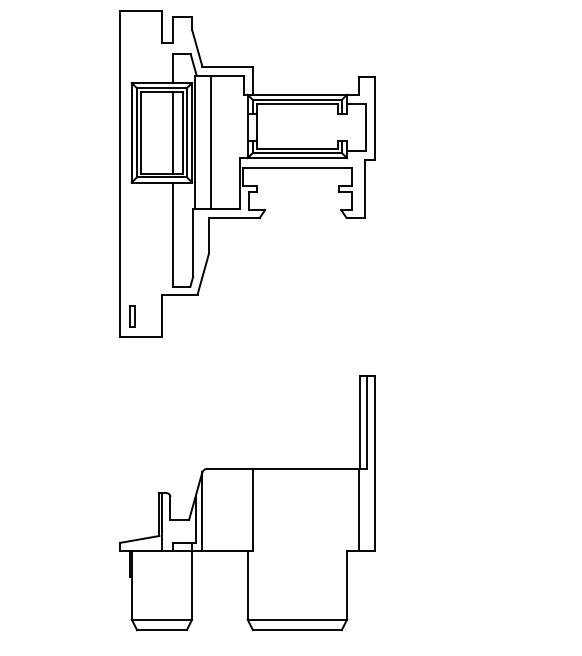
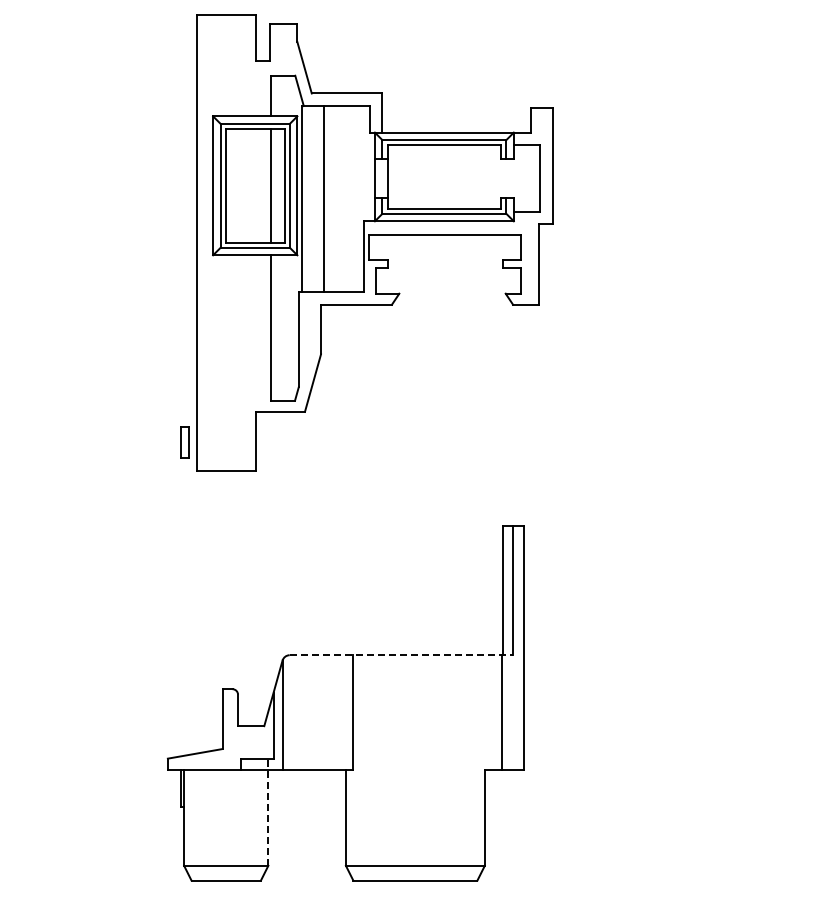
part: (247, 173) -> (374, 242), moved
line: (287, 469) -> (401, 655), solid -> dashed
line: (162, 522) -> (226, 729), removed
line: (192, 581) -> (268, 812), solid -> dashed

